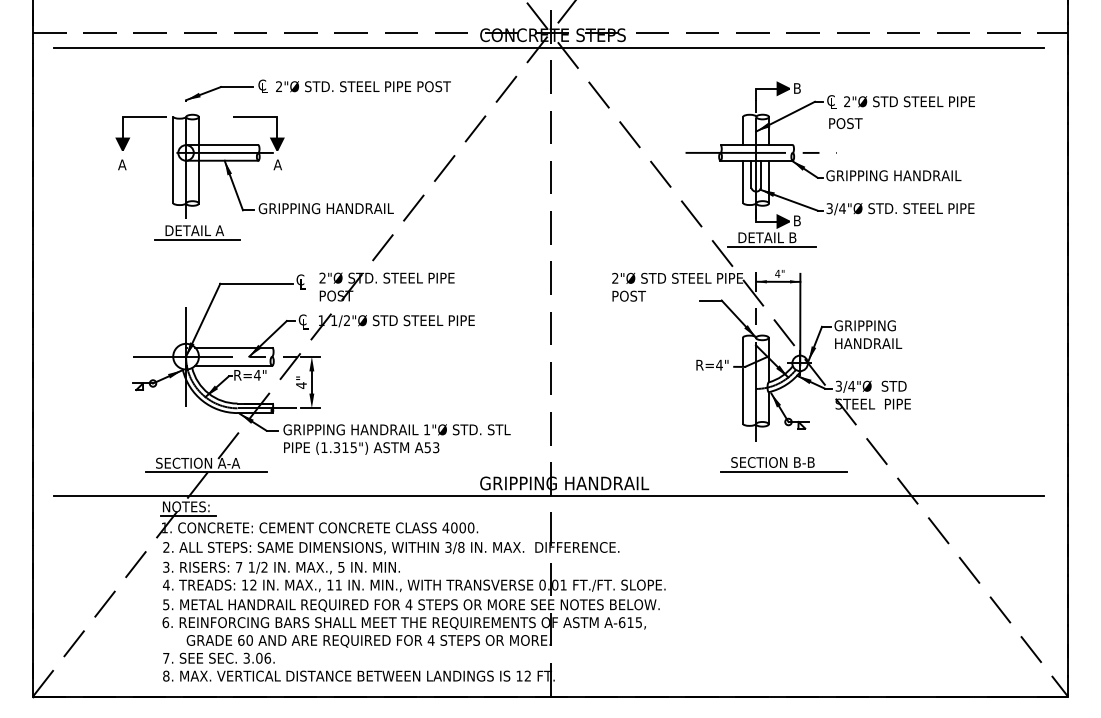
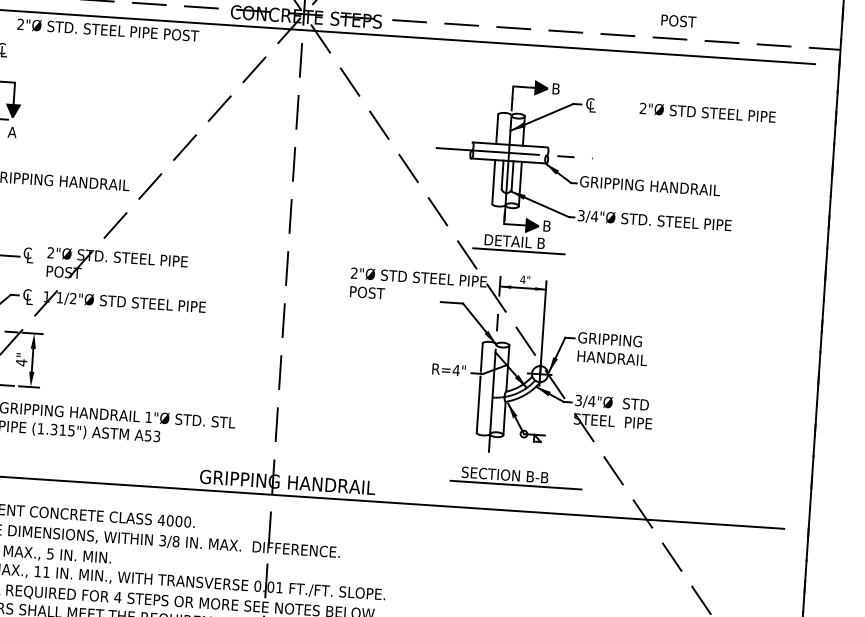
text: (363, 86) -> (108, 30), moved
text: (909, 101) -> (707, 112), moved
text: (845, 123) -> (678, 21), moved

